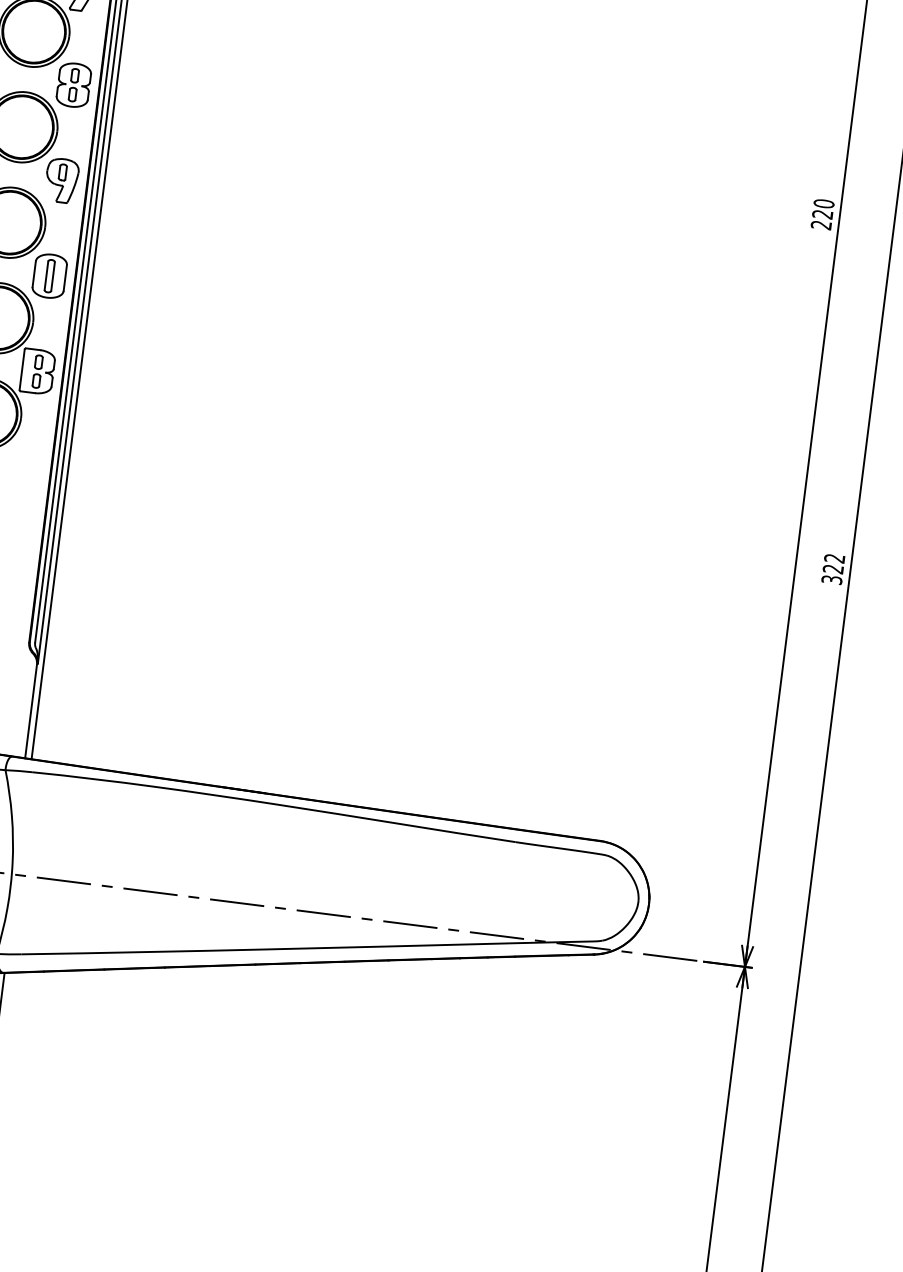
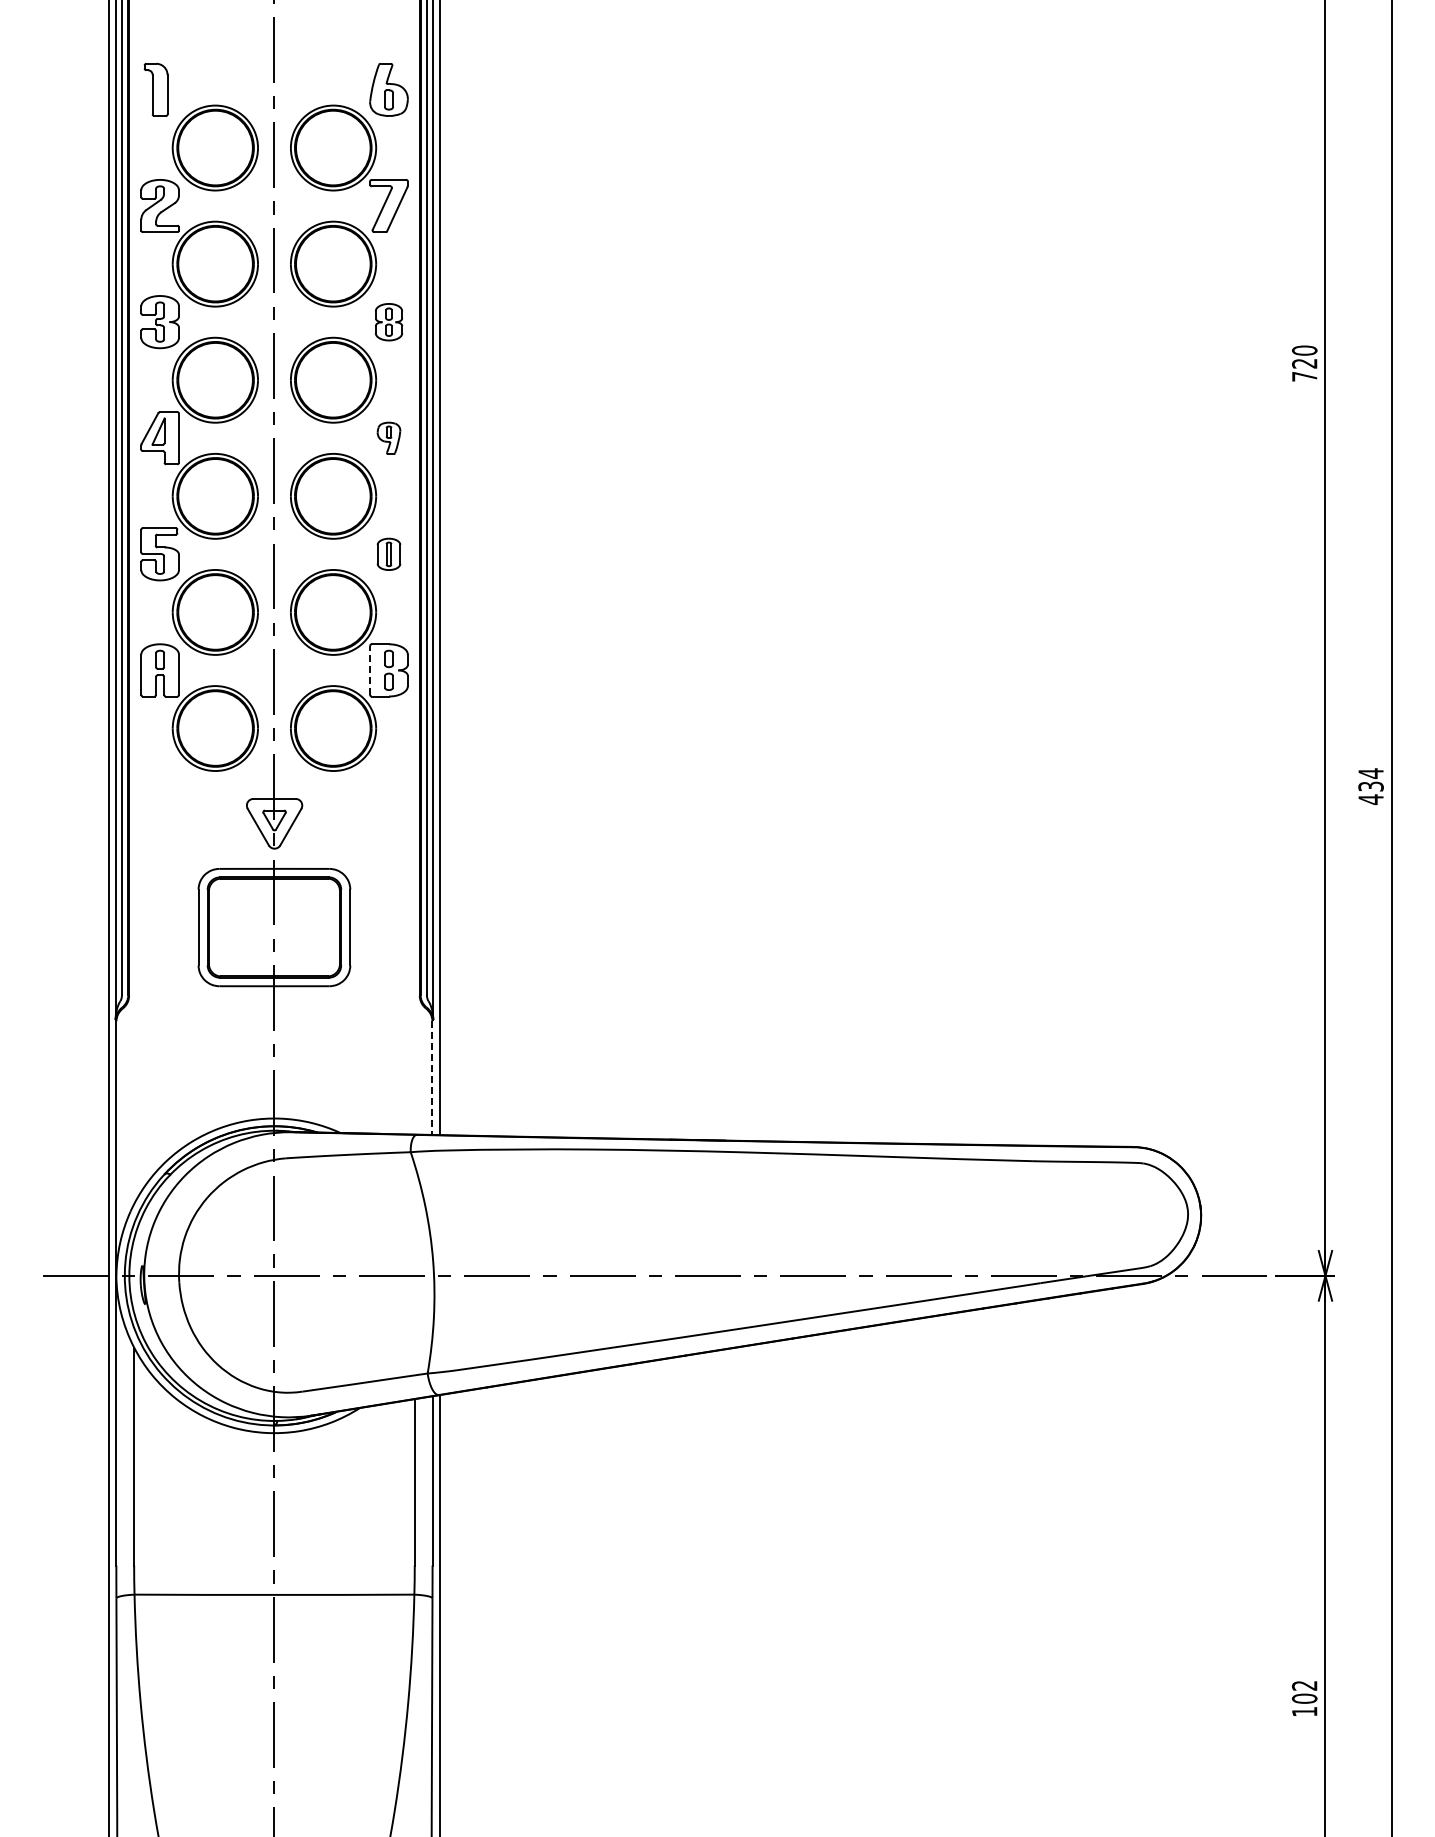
part: (73, 85) -> (388, 322), size x0.7
part: (61, 180) -> (388, 438), size x0.6
text: (821, 225) -> (1304, 376), 220 -> 720
part: (49, 276) -> (388, 554), size x0.6
line: (22, 369) -> (370, 670), solid -> dashed
text: (832, 569) -> (1370, 786), 322 -> 434
line: (31, 711) -> (432, 1078), solid -> dashed

